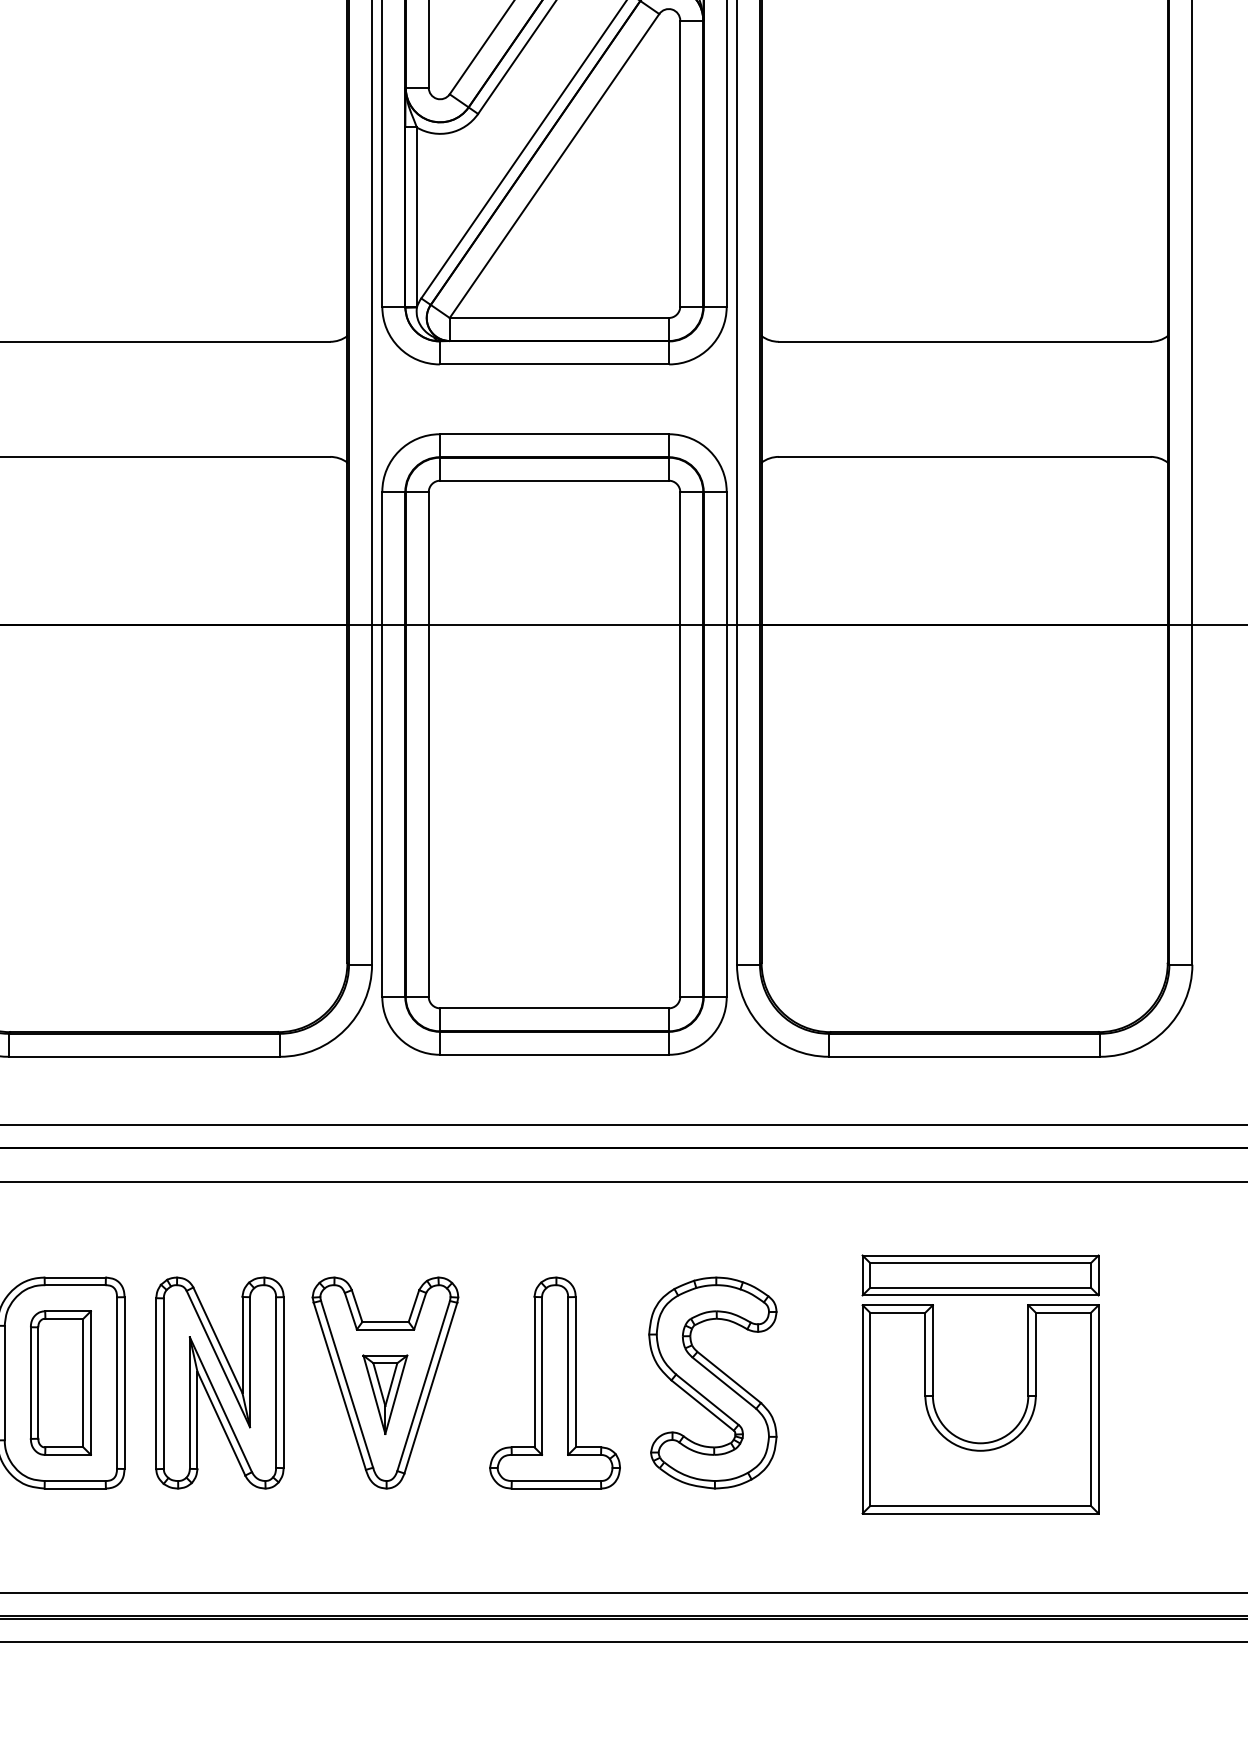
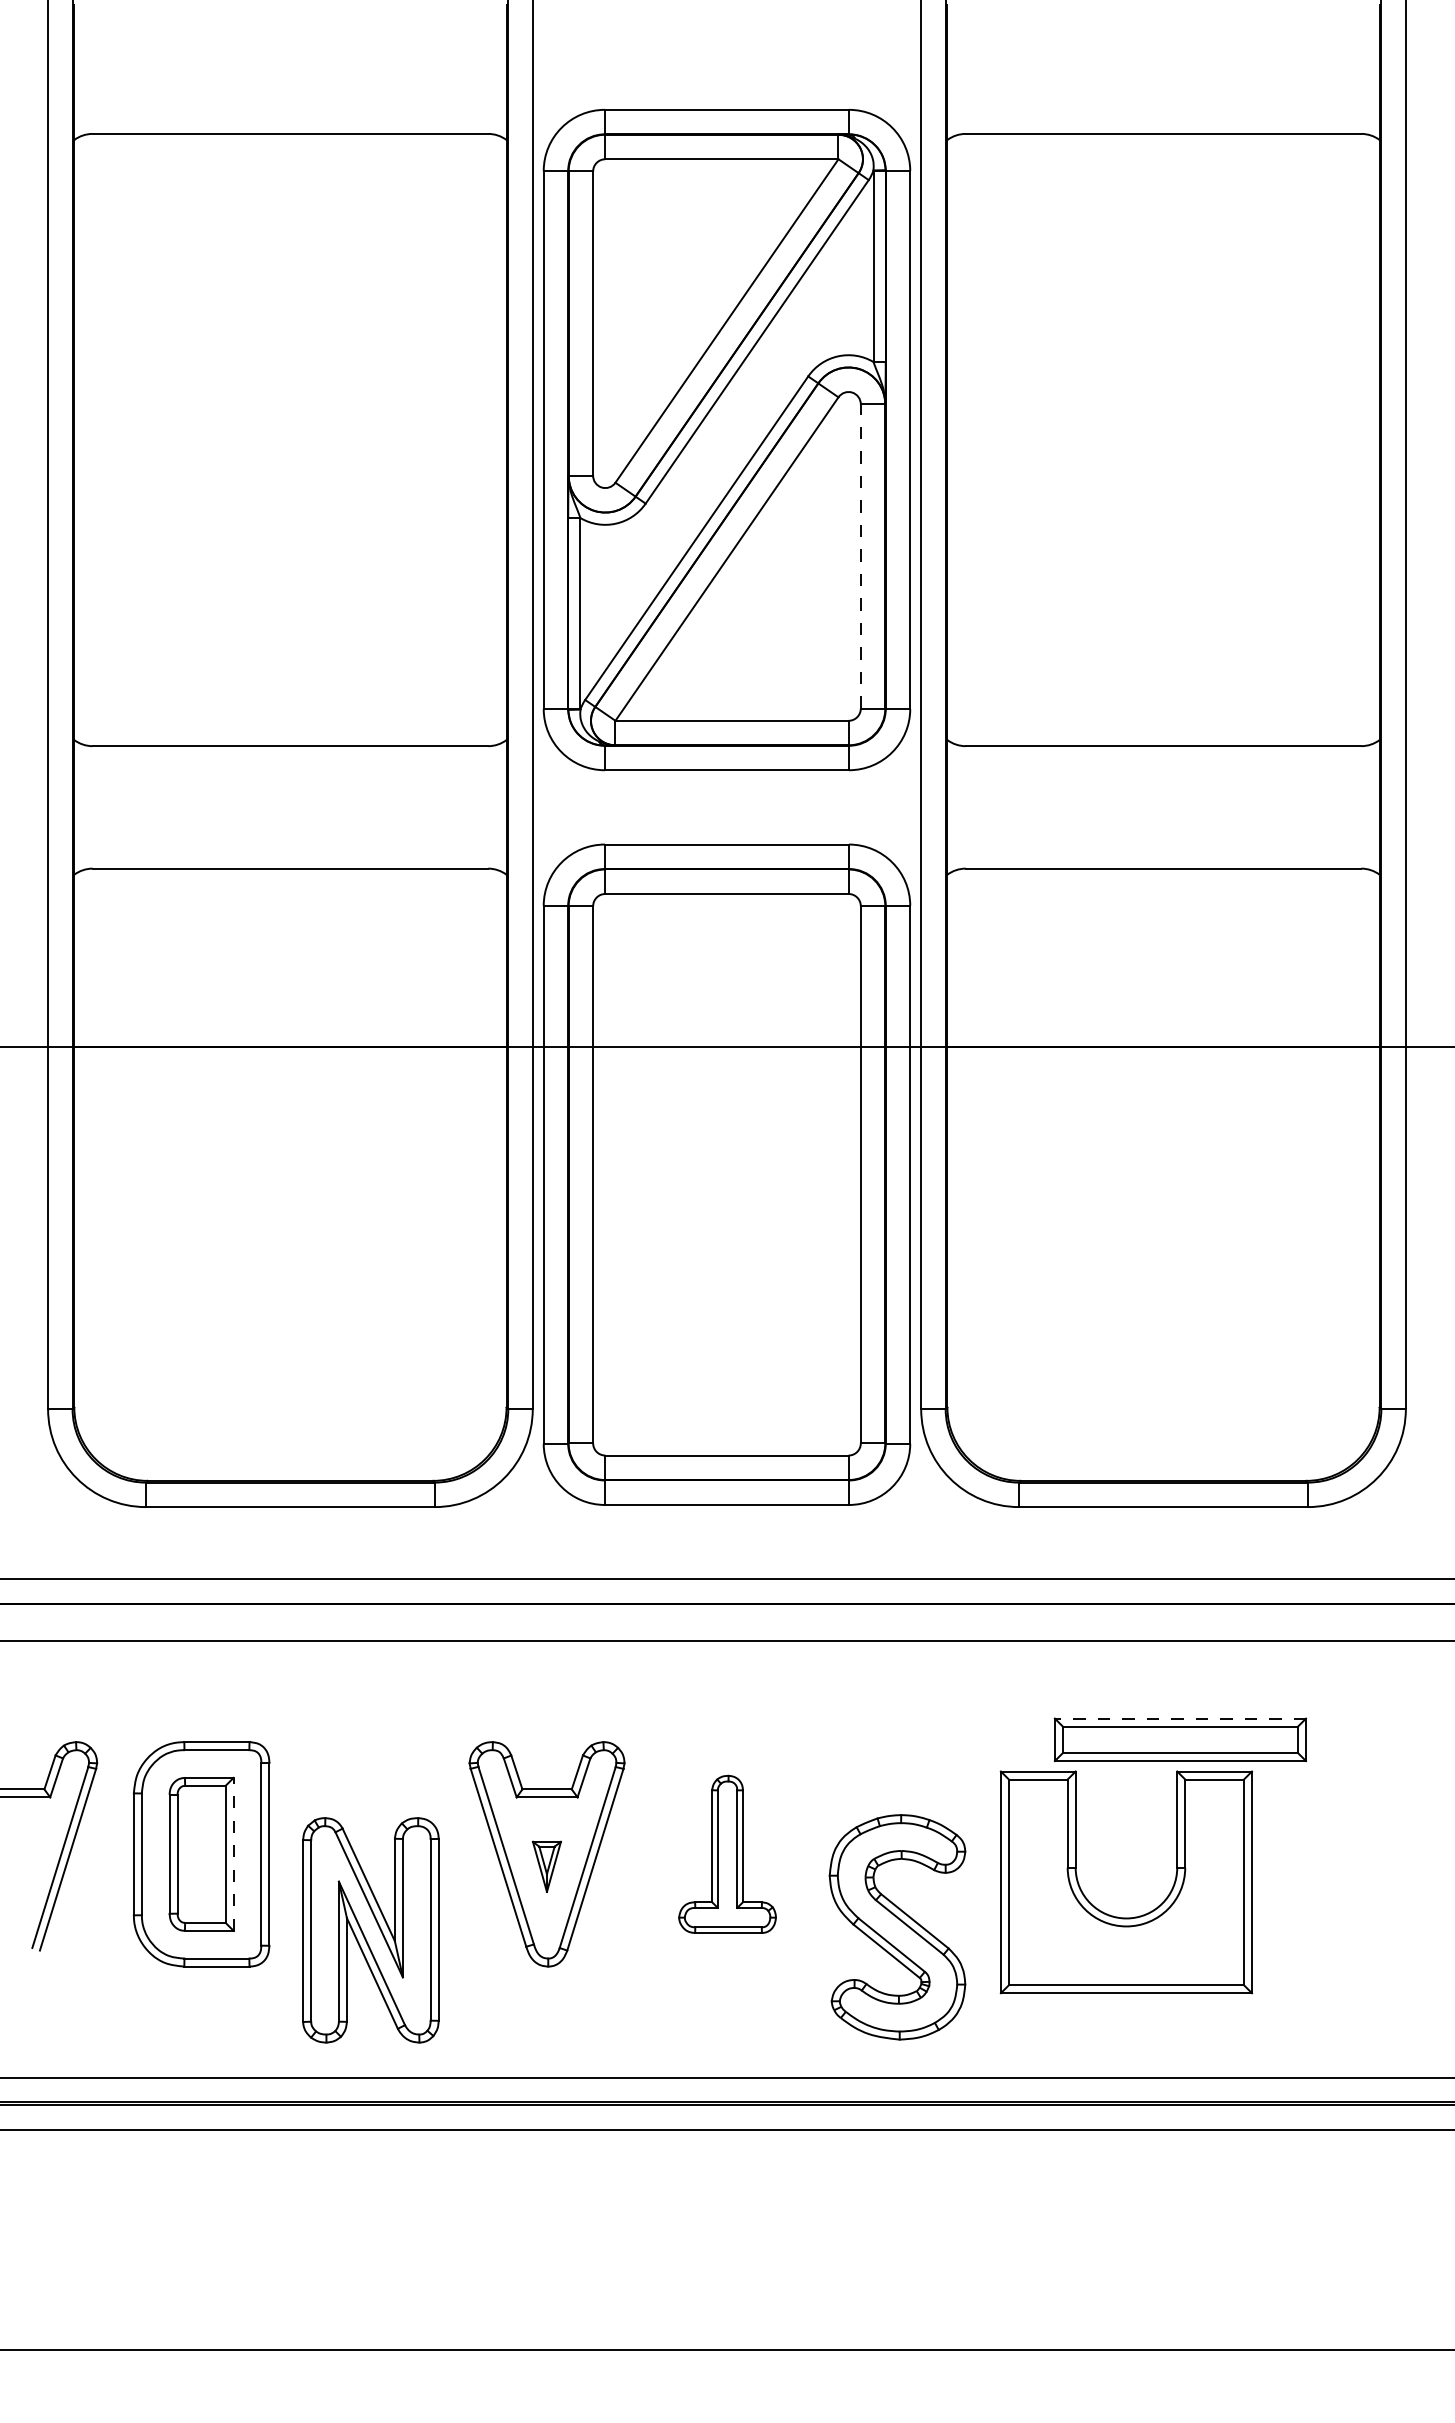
line: (679, 162) -> (860, 555), solid -> dashed
line: (980, 1255) -> (1180, 1718), solid -> dashed
line: (90, 1382) -> (233, 1853), solid -> dashed
part: (219, 1383) -> (370, 1930), moved
part: (555, 1383) -> (727, 1854), size x0.7
part: (712, 1383) -> (897, 1927), moved
part: (384, 1394) -> (546, 1866), size x0.6
part: (973, 1441) -> (1118, 1916), moved

